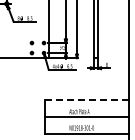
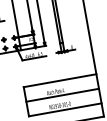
line: (87, 100) -> (60, 80), dashed -> solid

